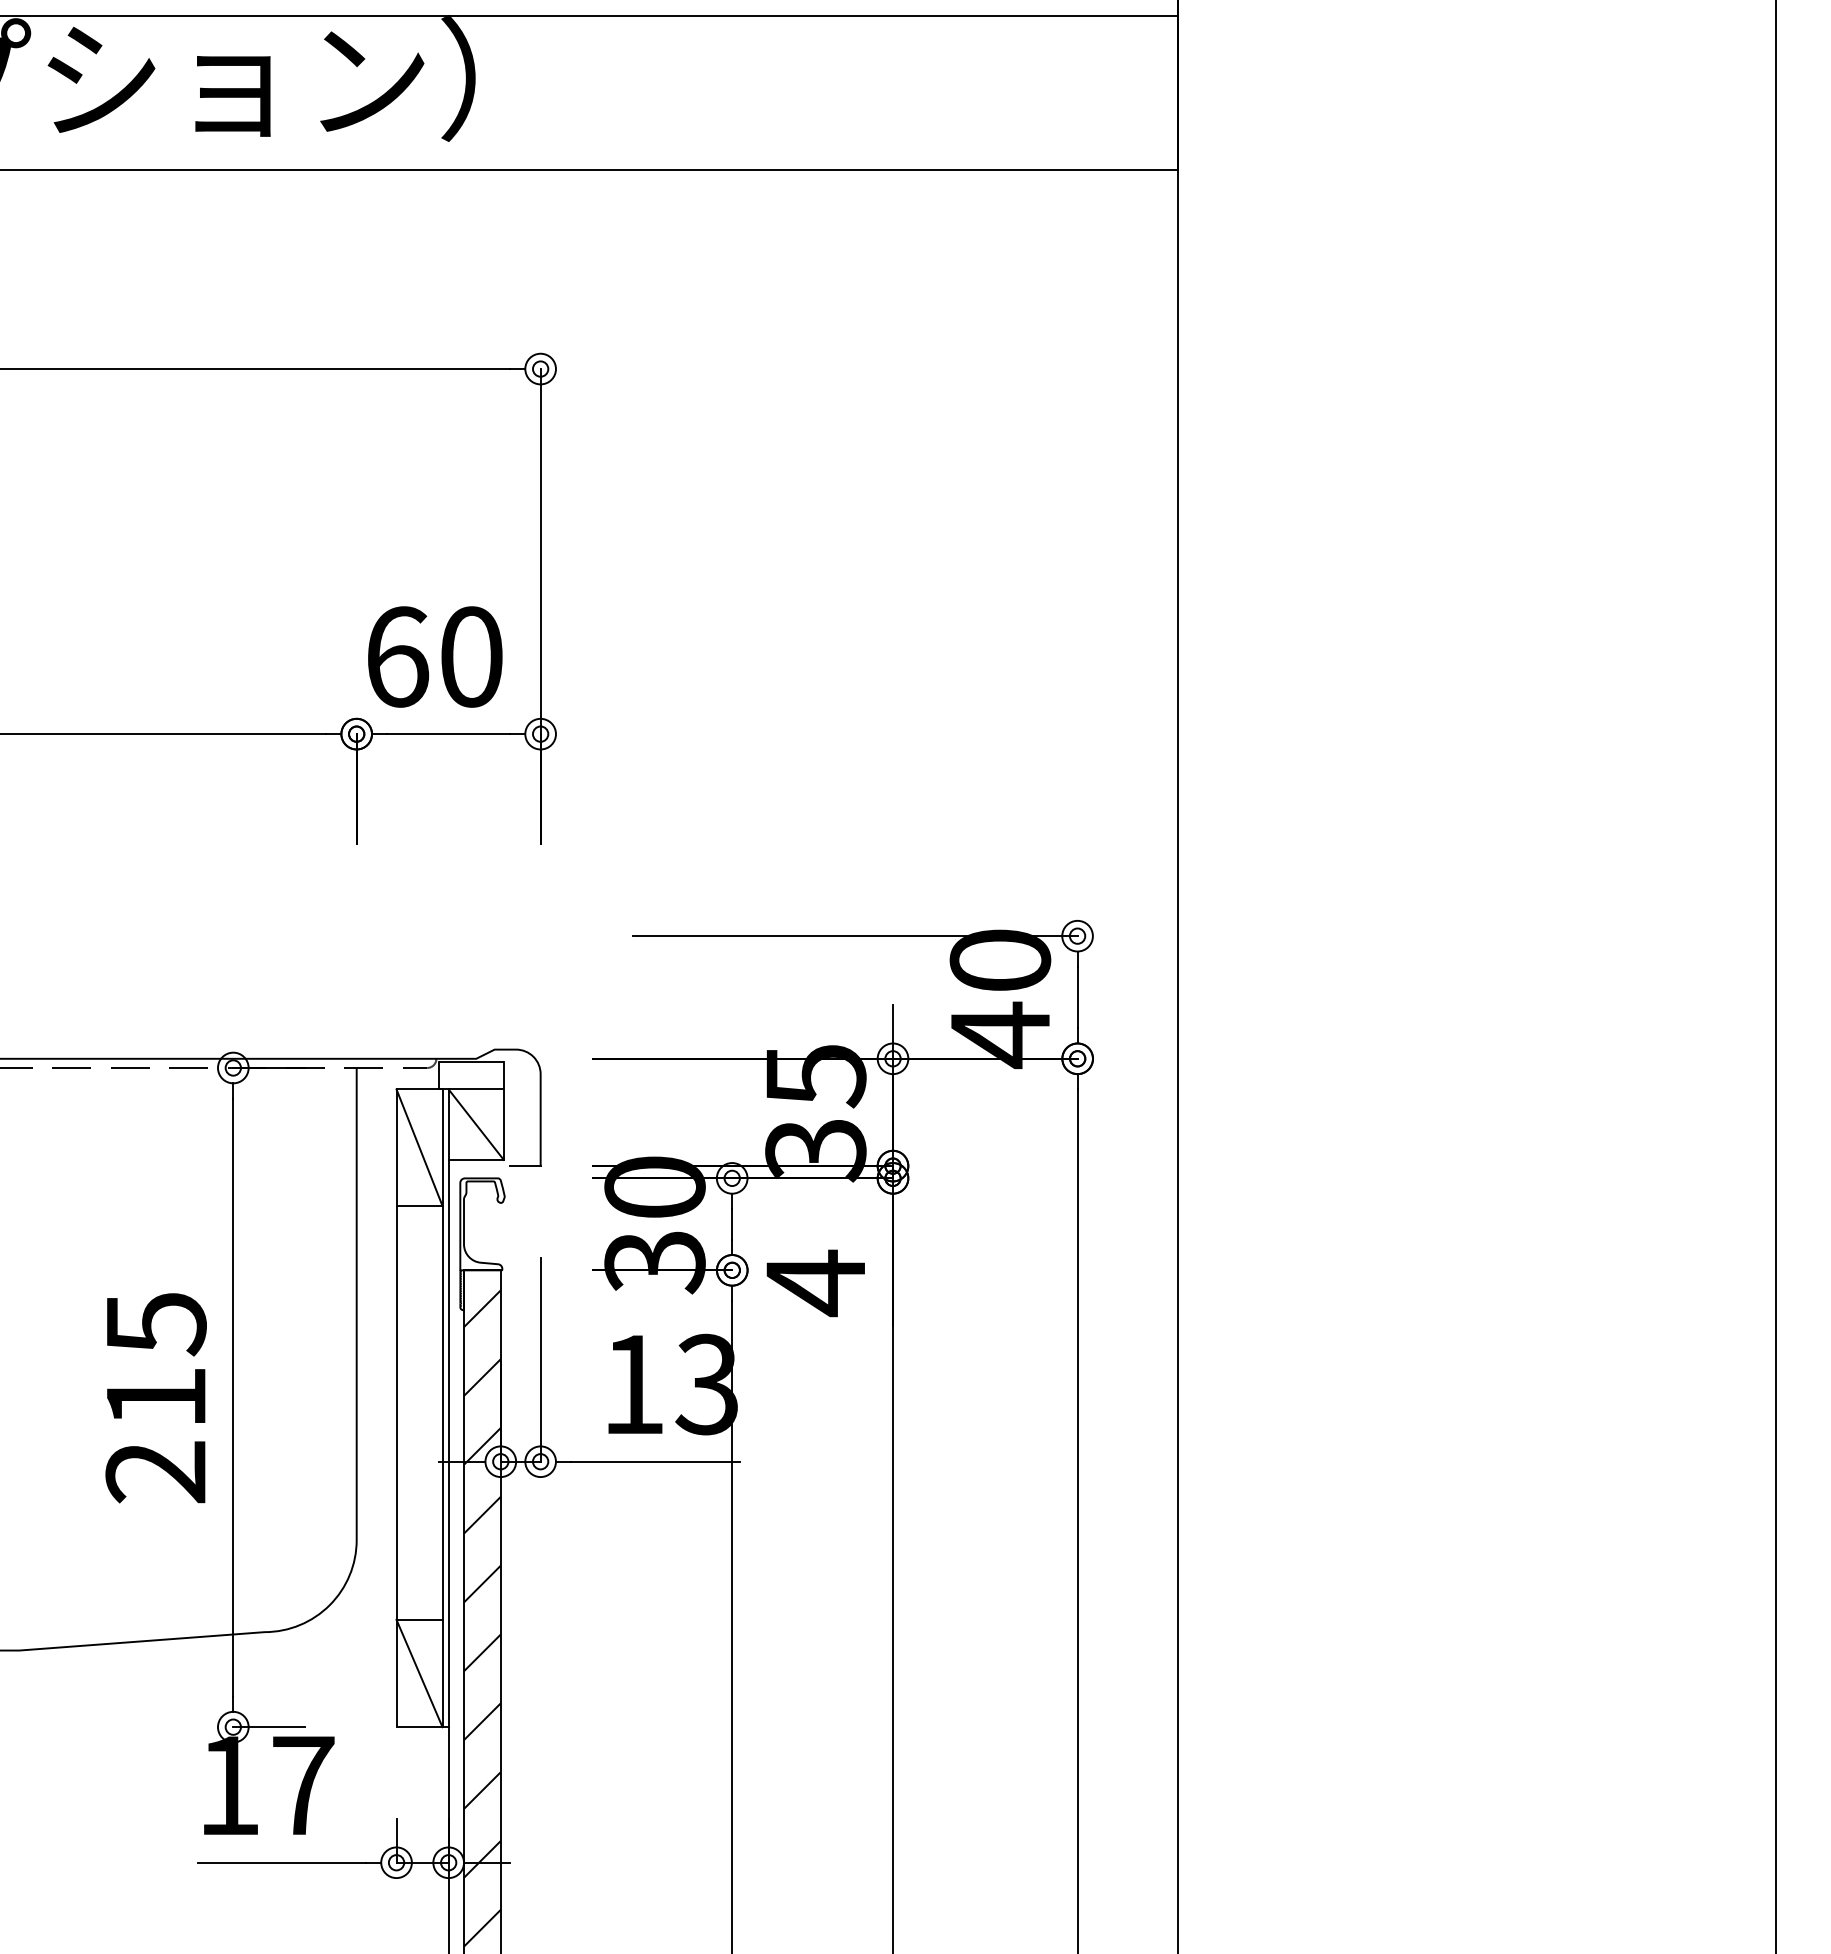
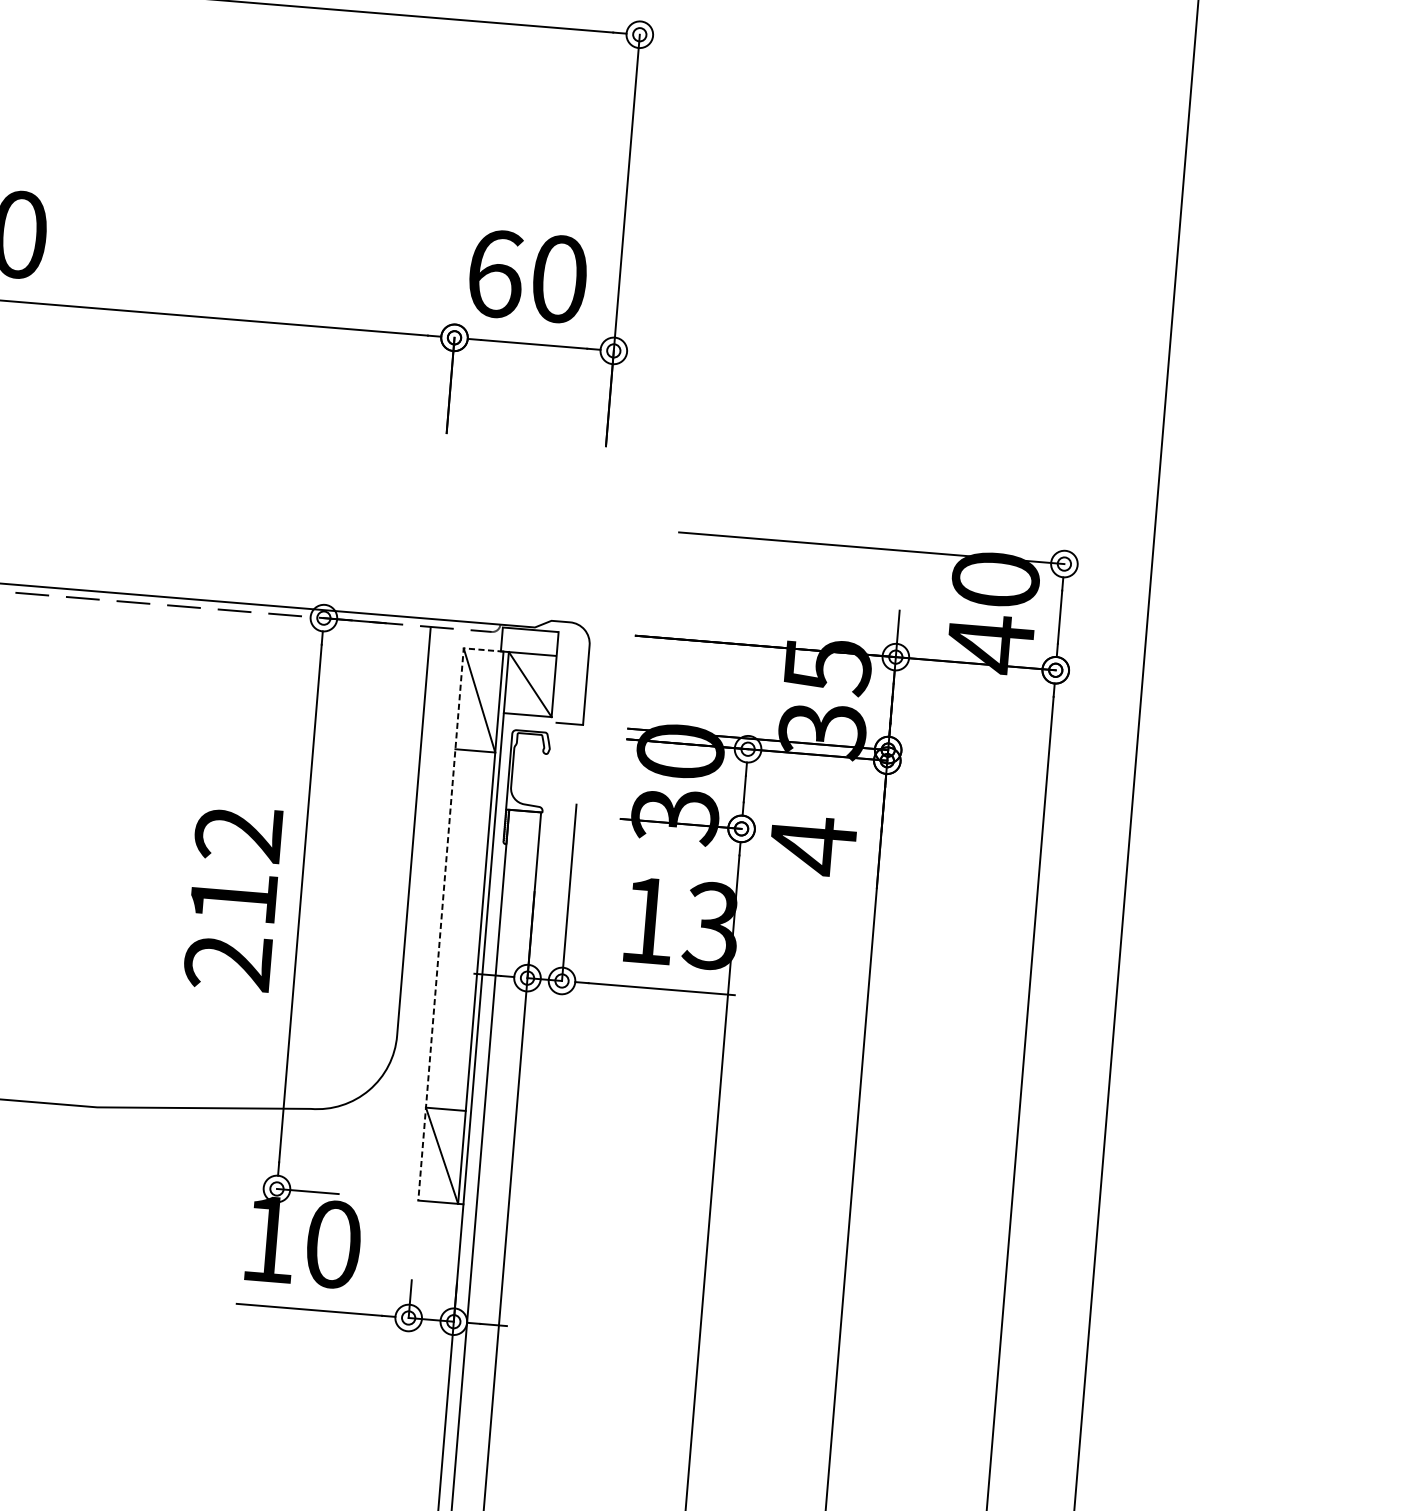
text: (155, 1324) -> (238, 834), 215 -> 212
line: (396, 1385) -> (442, 904), solid -> dashed
hatch: (482, 1618) -> (500, 1112), removed
text: (303, 1785) -> (333, 1244), 17 -> 10

